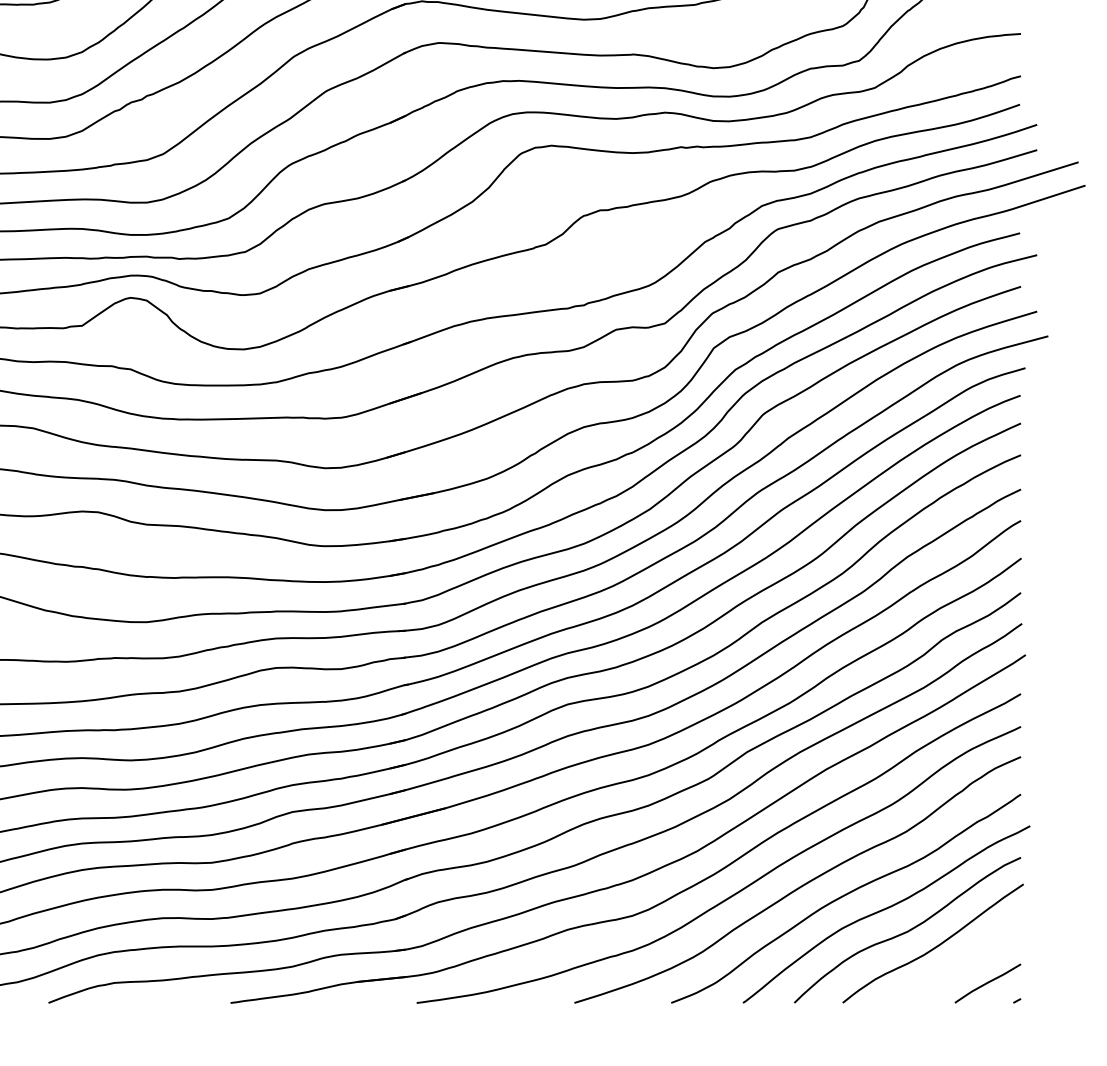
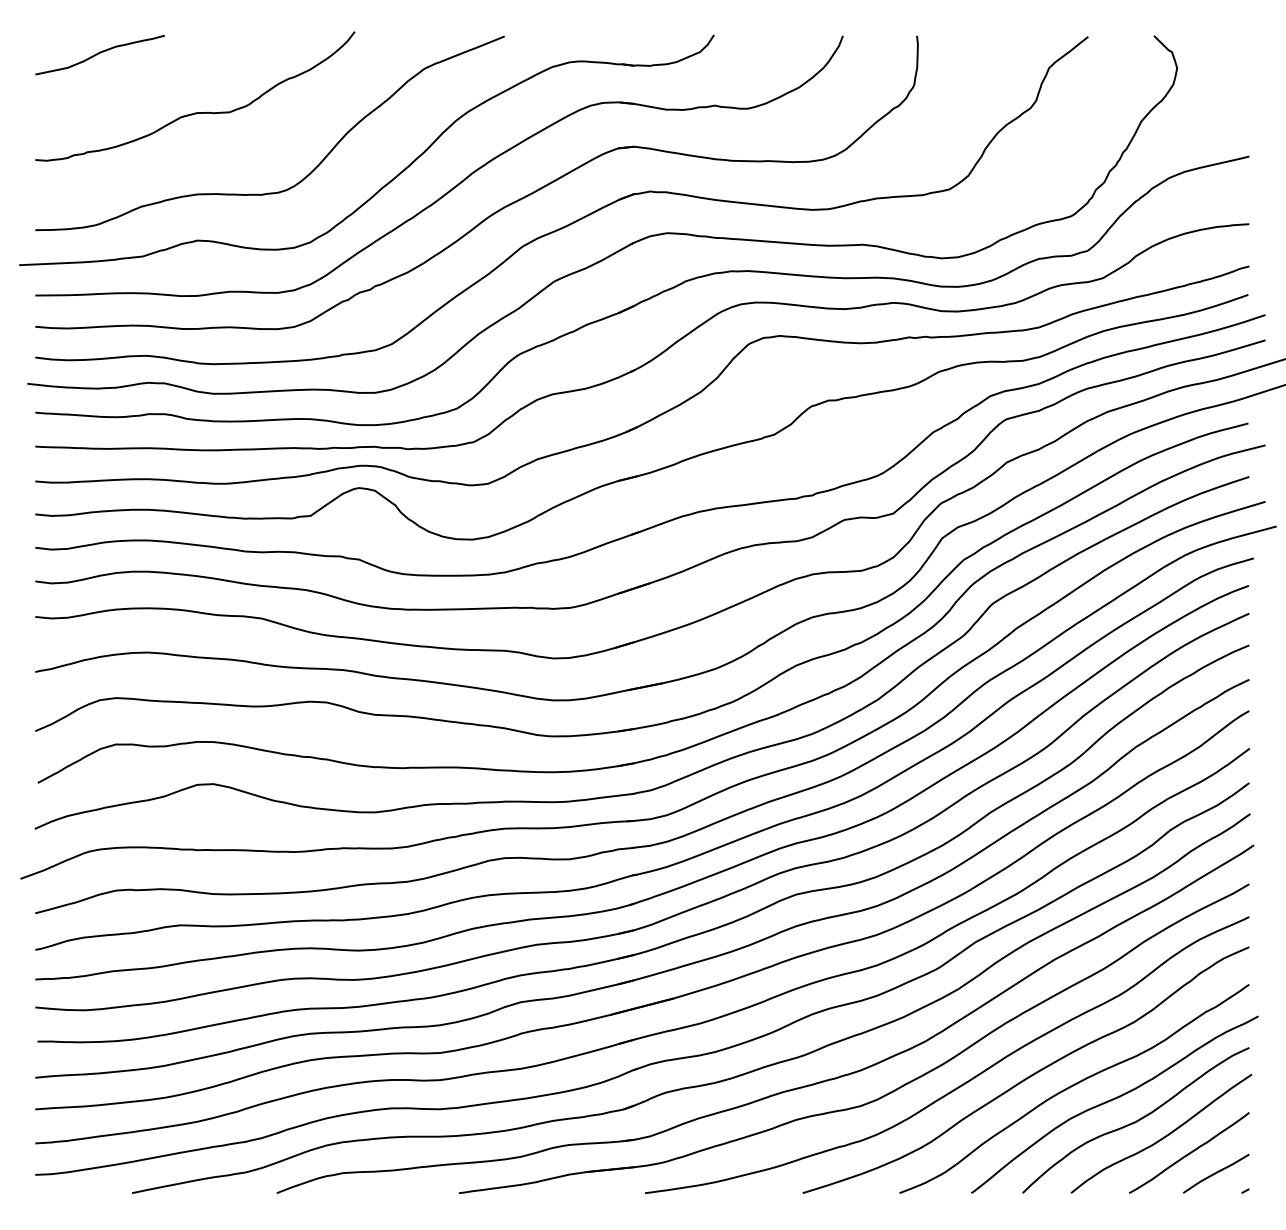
curve: (961, 962) -> (1189, 1152), added

